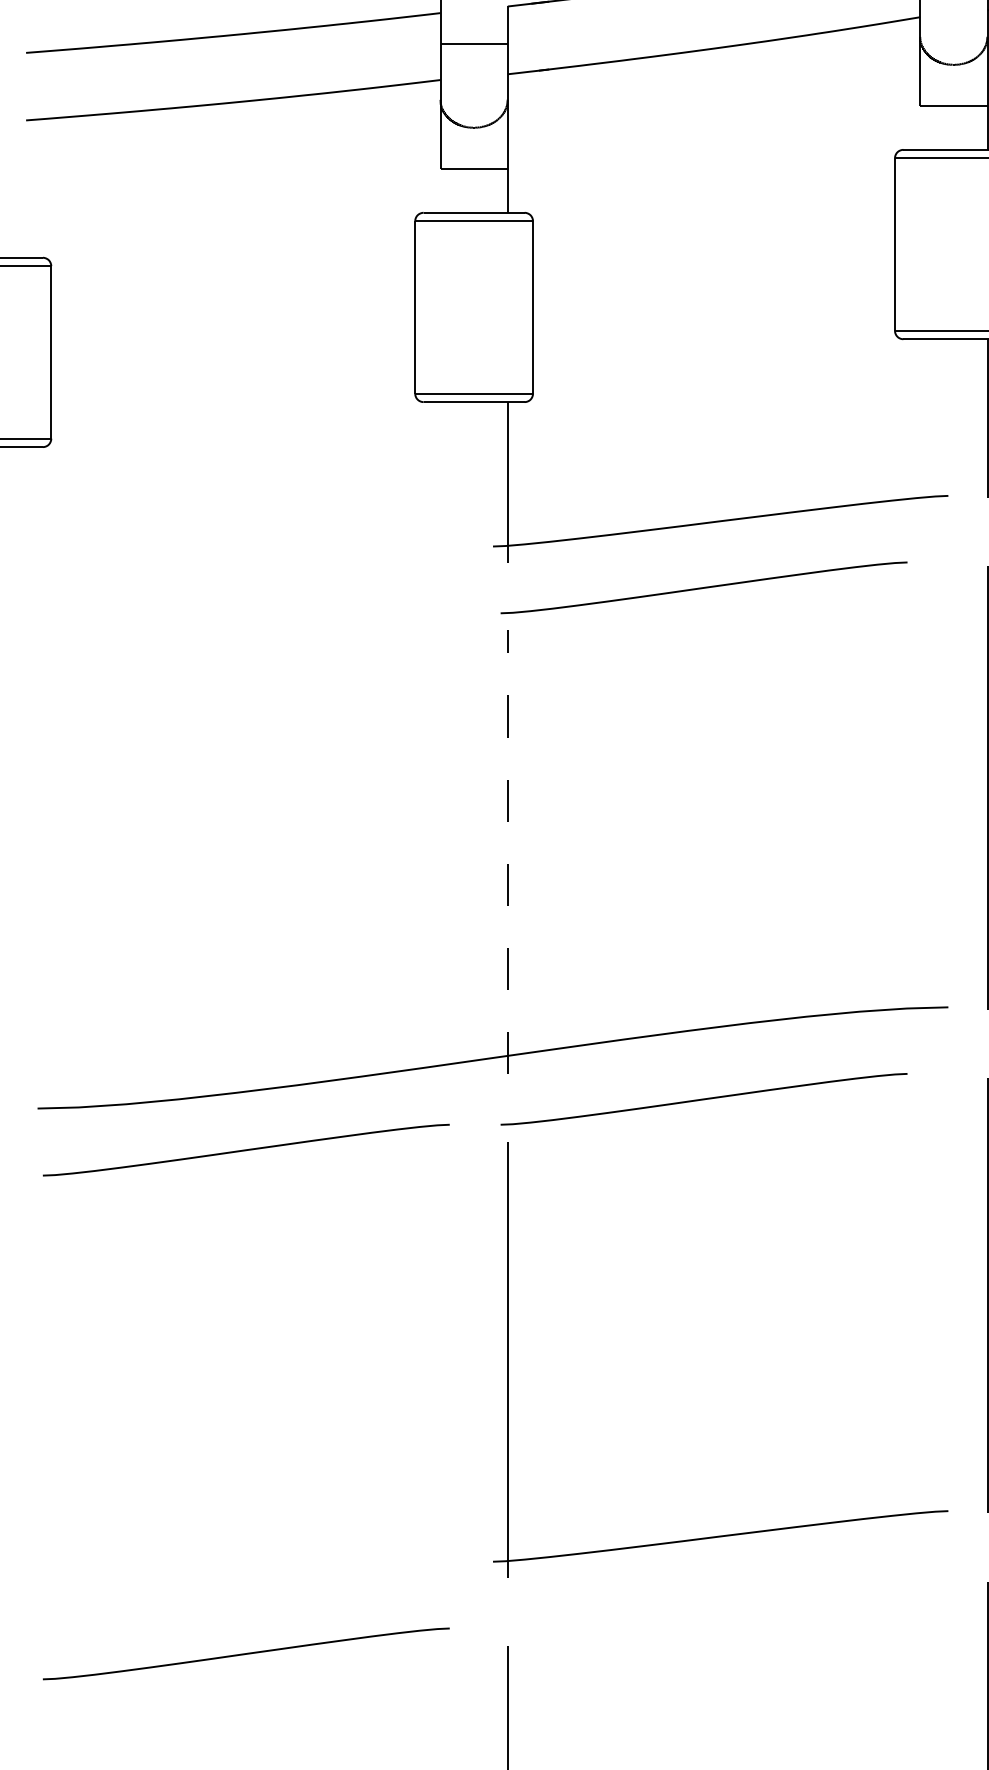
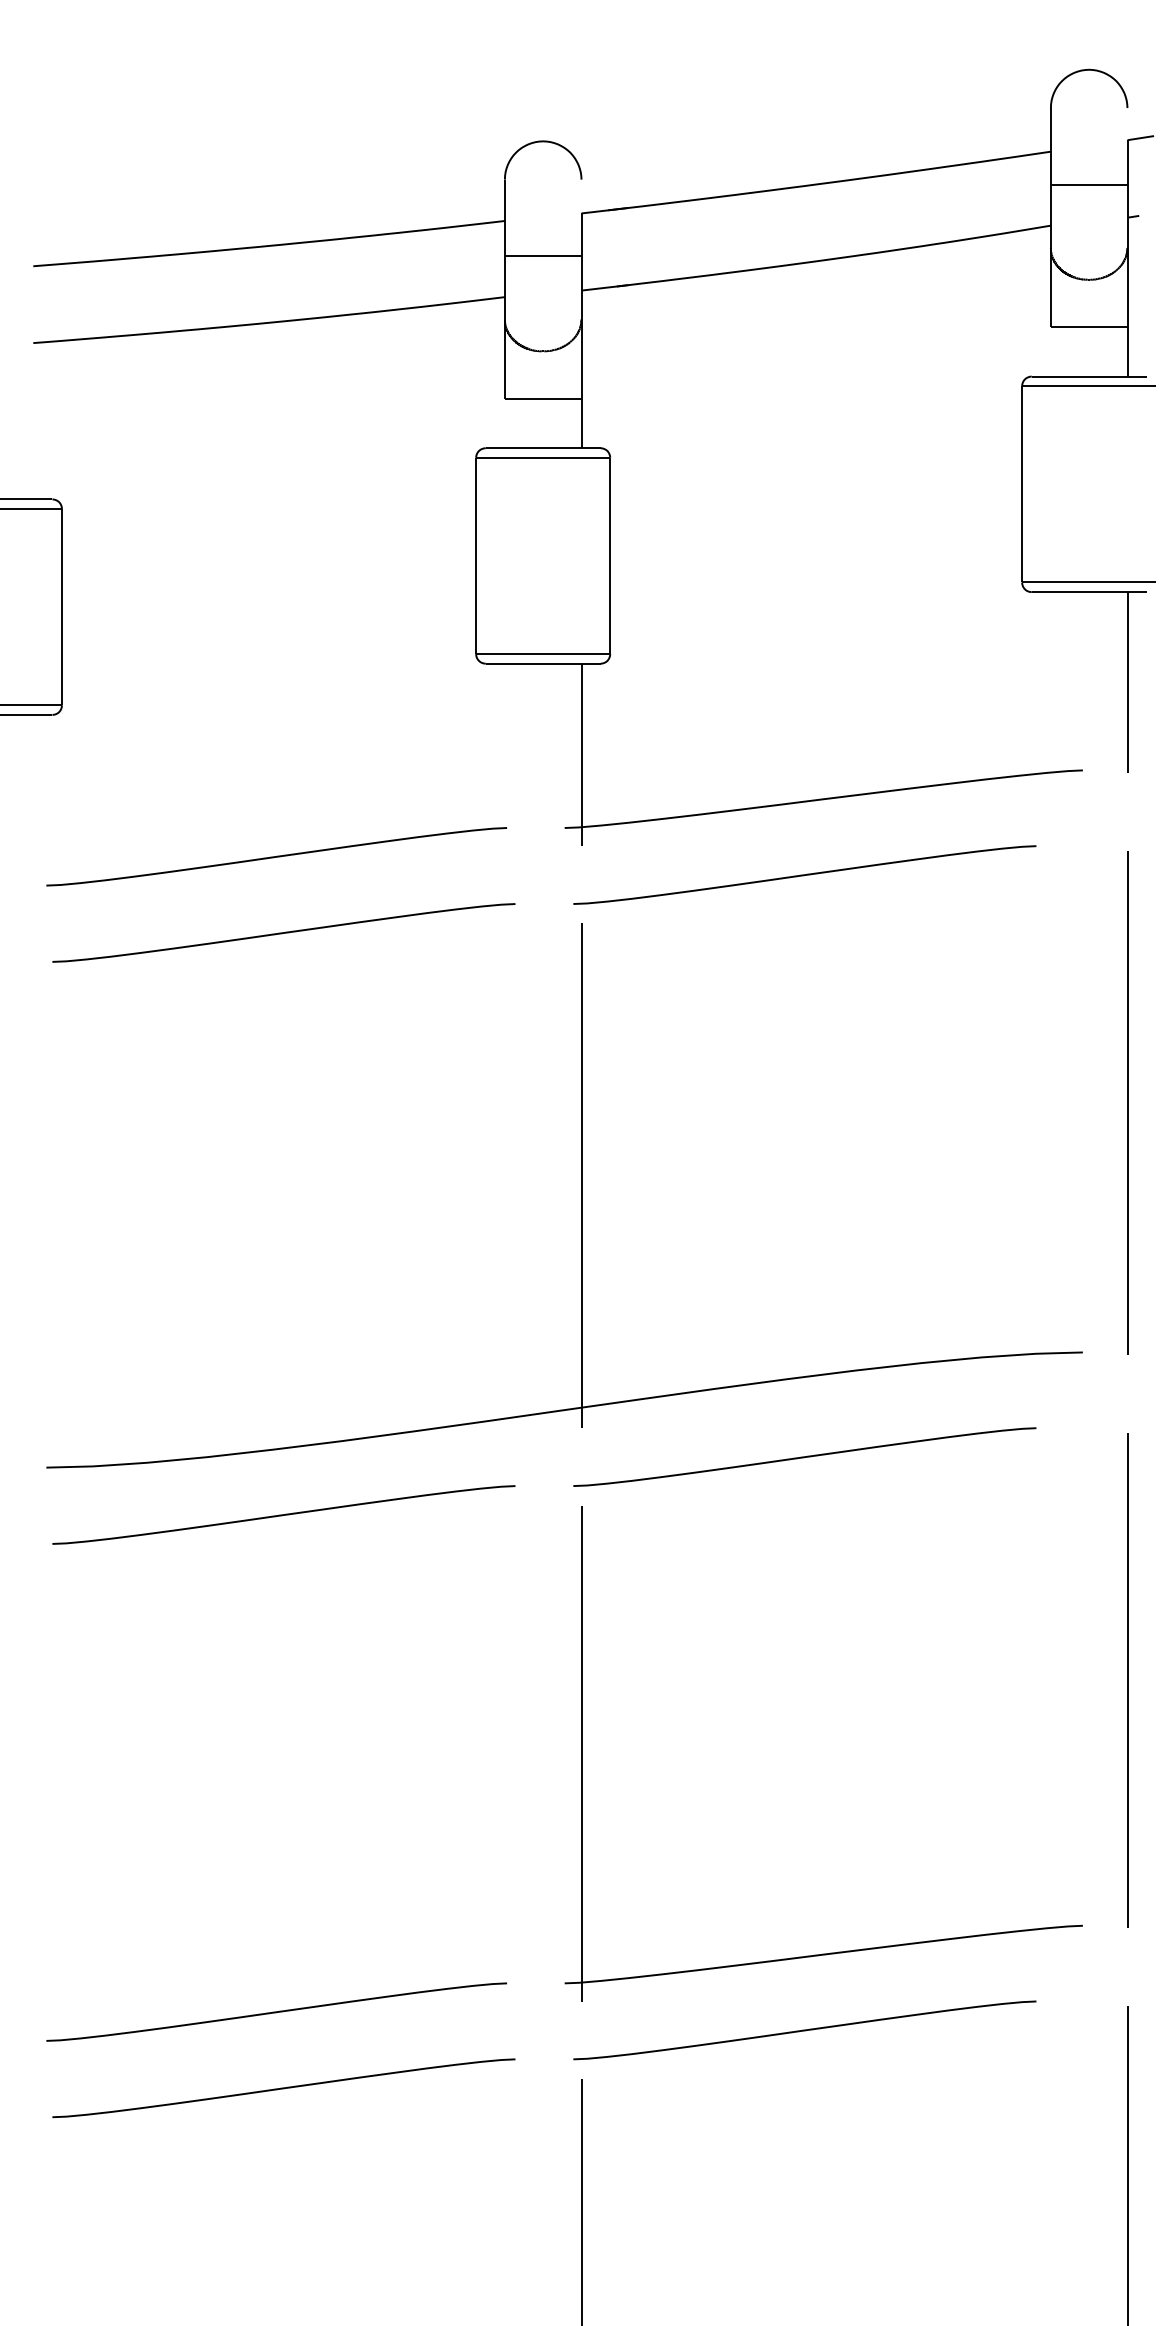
curve: (239, 571) -> (276, 856), added
curve: (245, 638) -> (283, 932), added
line: (507, 851) -> (581, 1175), dashed -> solid
curve: (239, 1586) -> (276, 2011), added
curve: (703, 1603) -> (804, 2030), added

